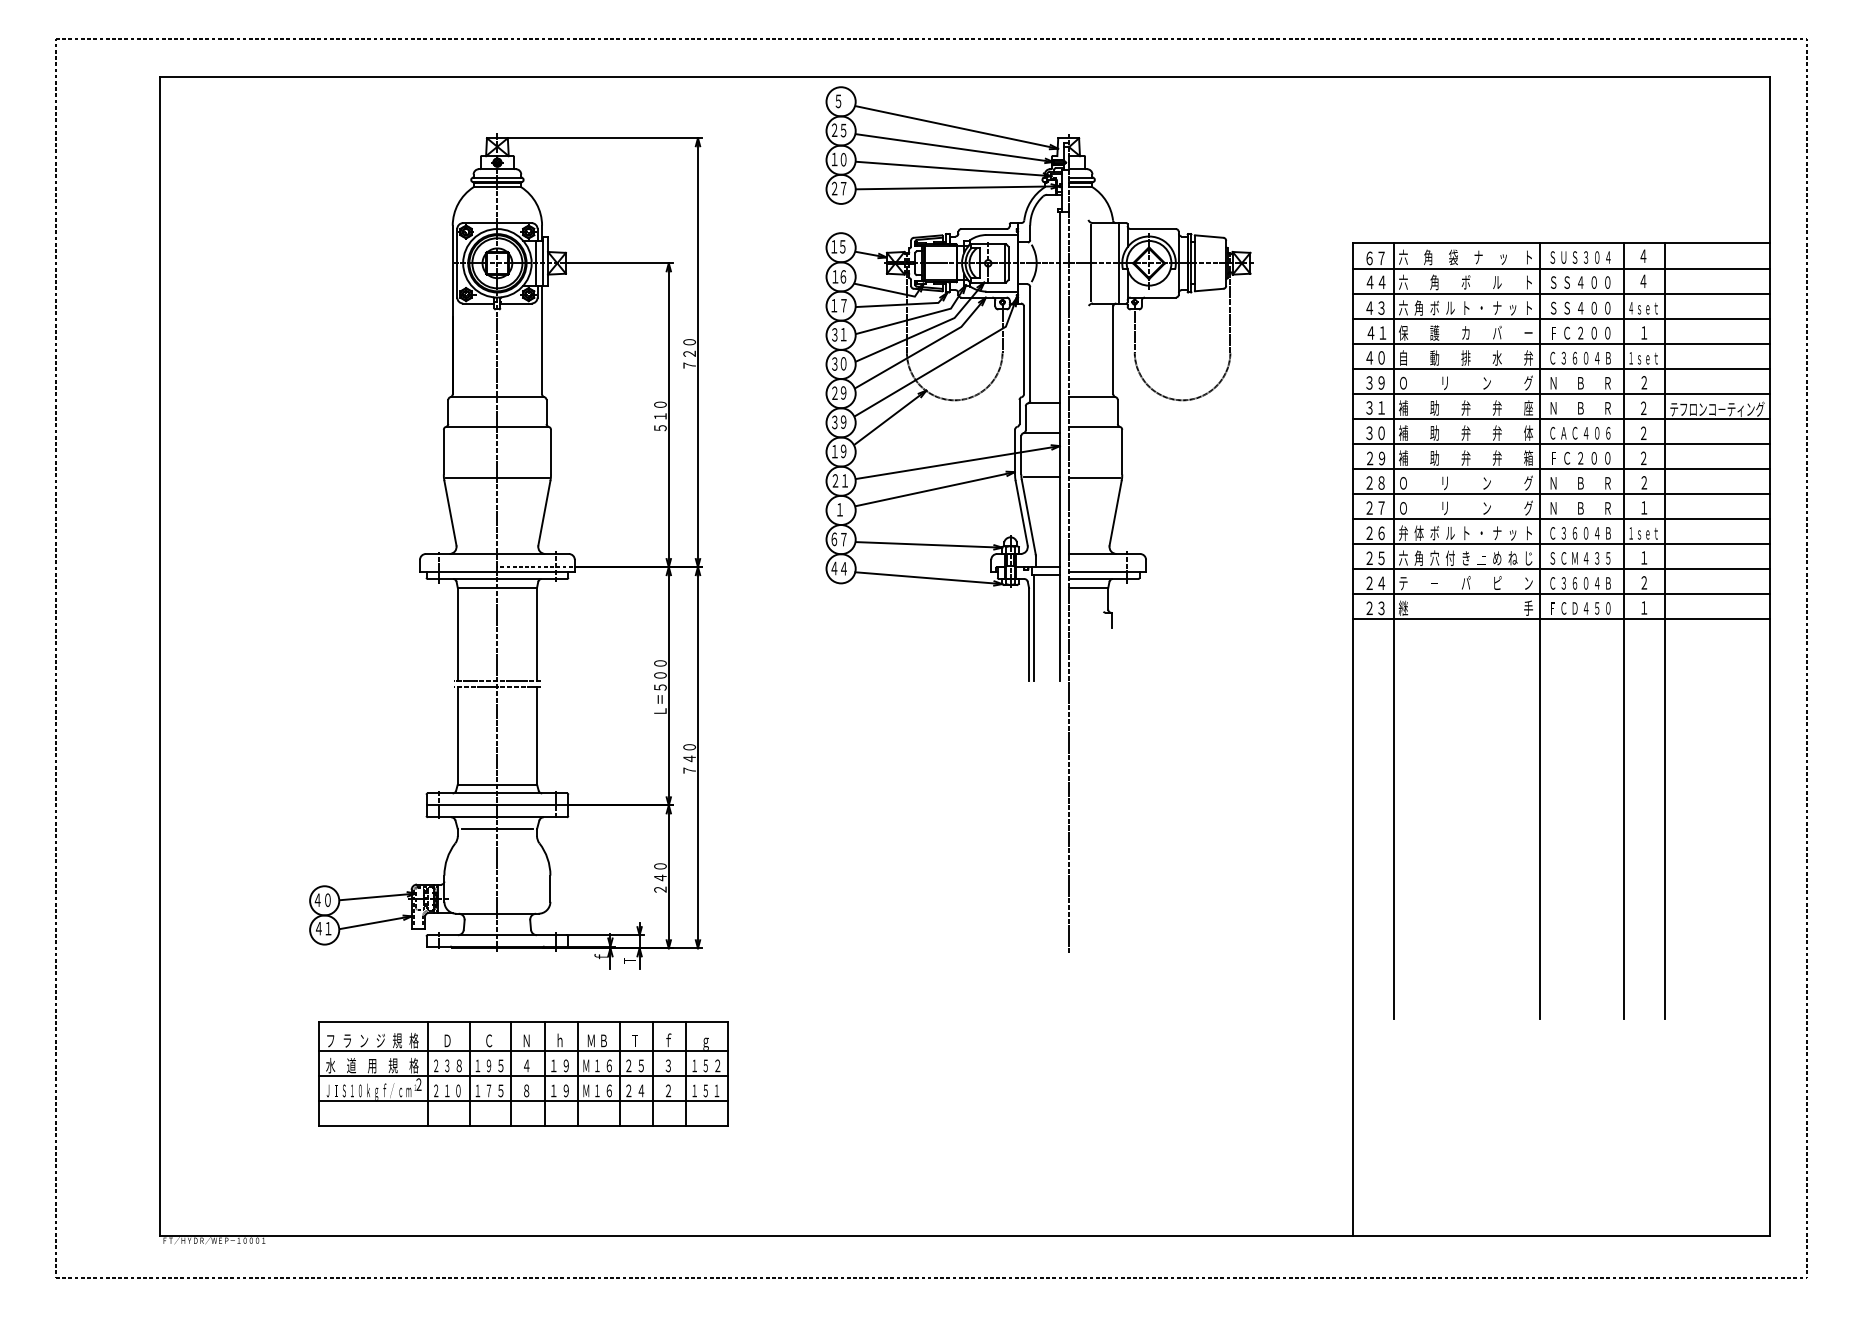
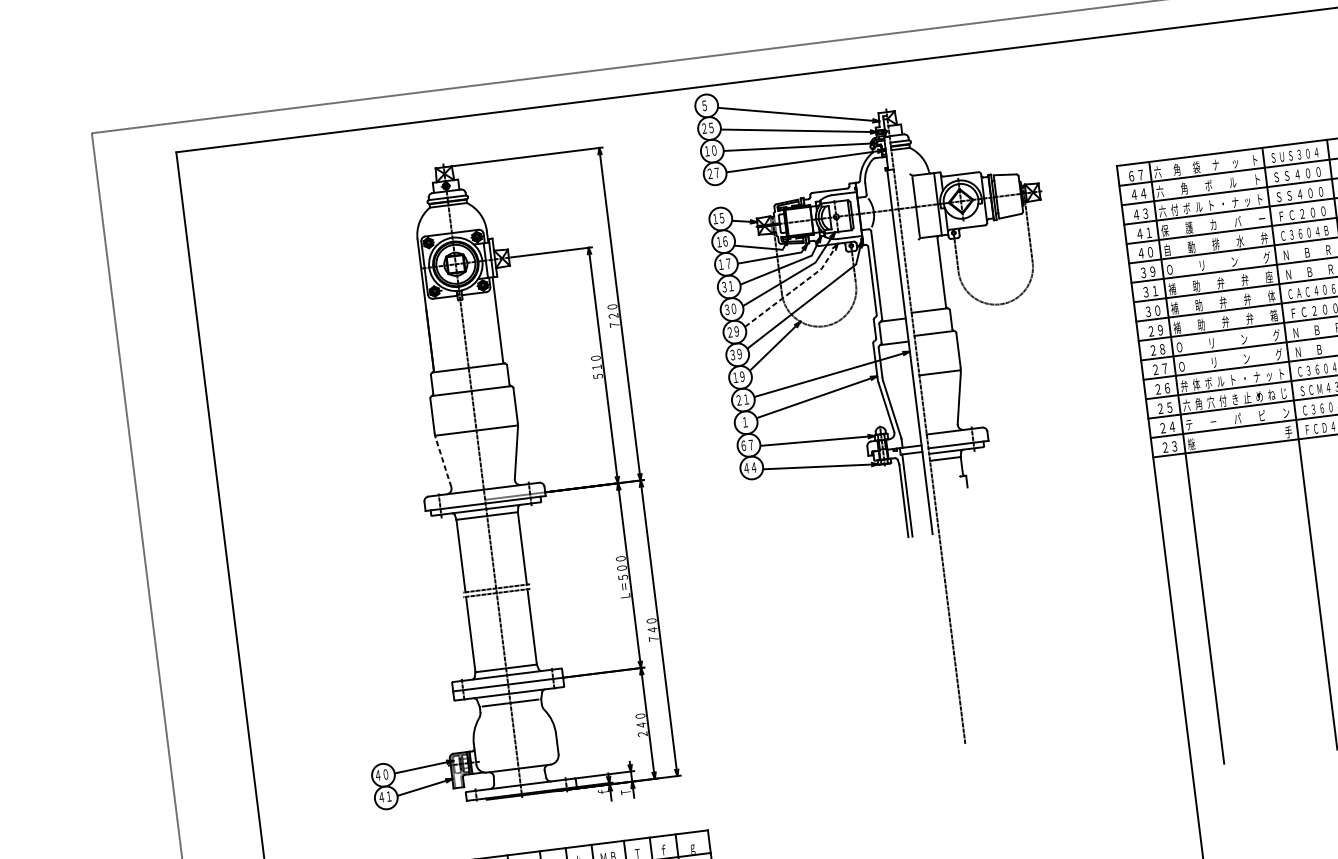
text: (1418, 307) -> (1174, 209), 角 -> 付
line: (925, 347) -> (795, 288), solid -> dashed
line: (1042, 477) -> (899, 377), removed
line: (450, 513) -> (443, 462), solid -> dashed

